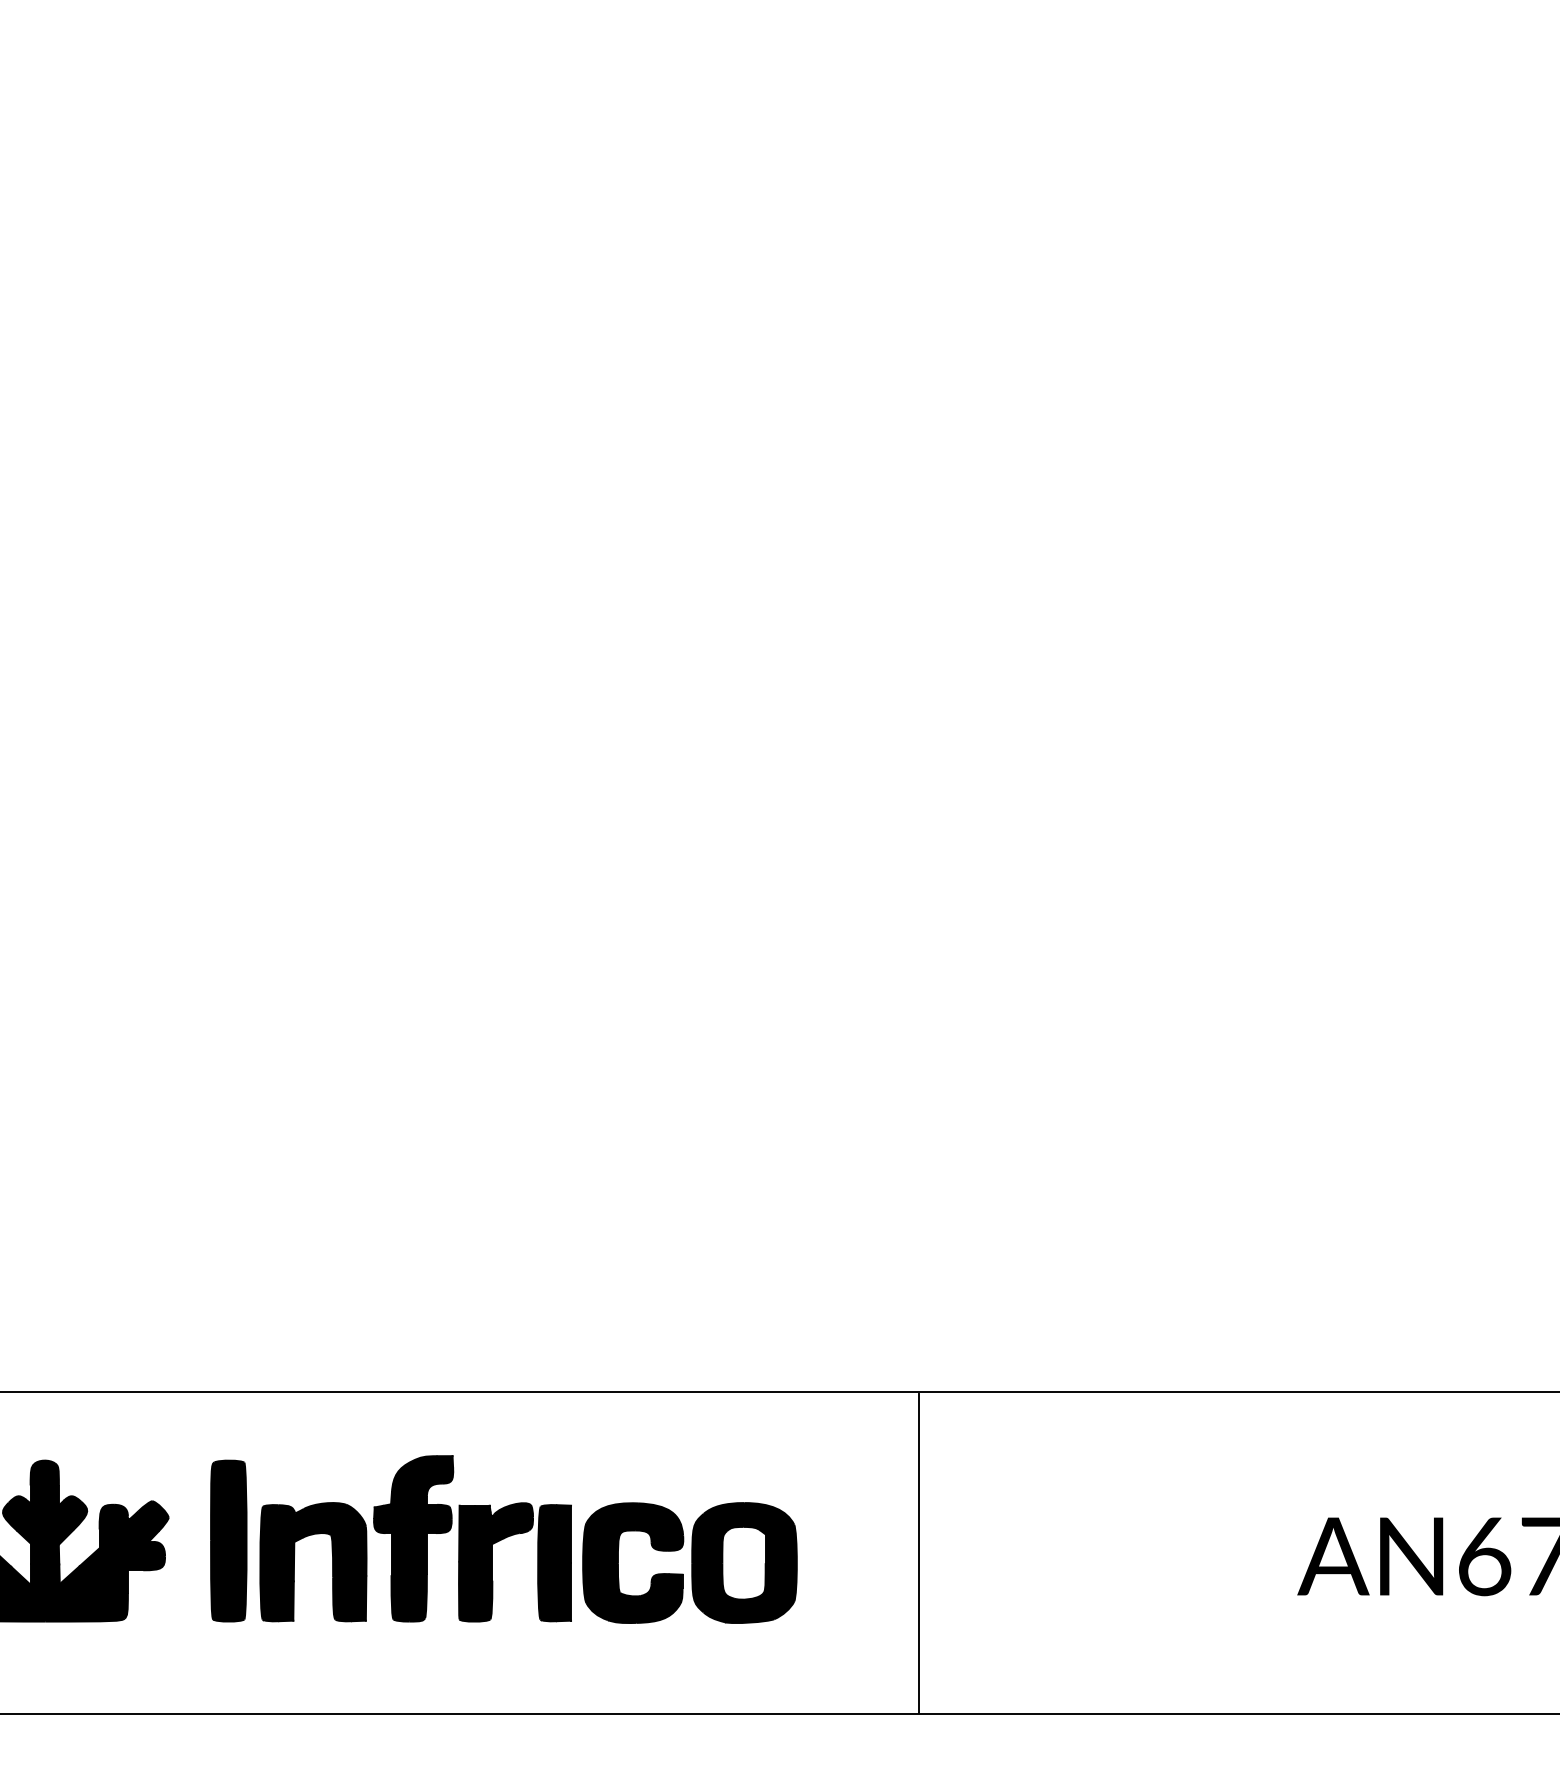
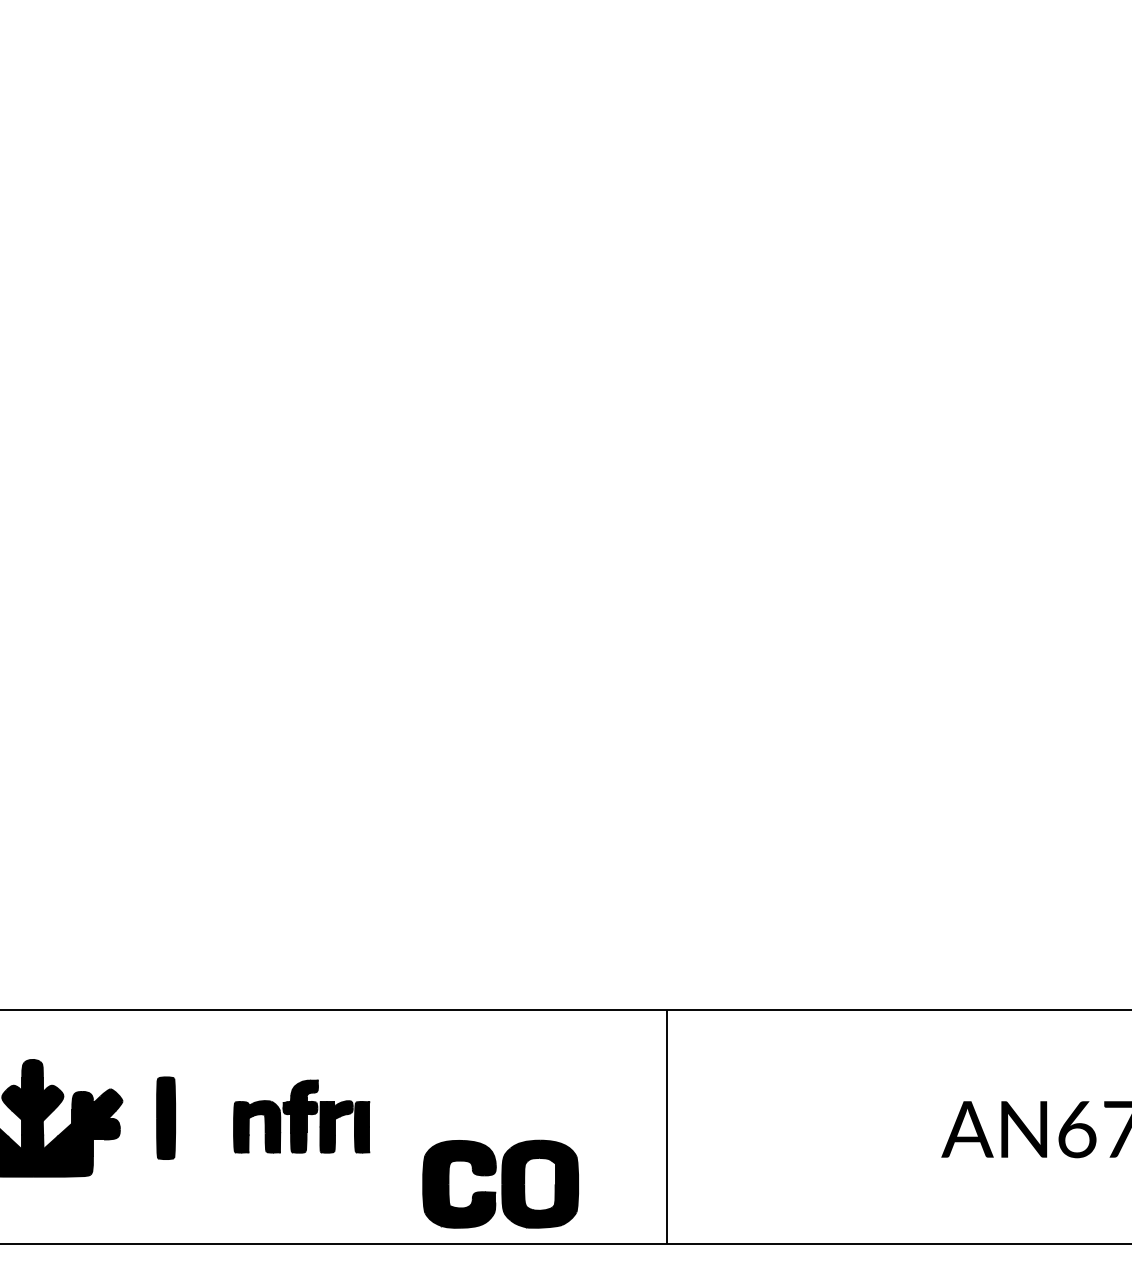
part: (415, 1538) -> (301, 1116), size x0.6
part: (228, 1540) -> (165, 1117), size x0.7
part: (689, 1562) -> (500, 1183), moved

